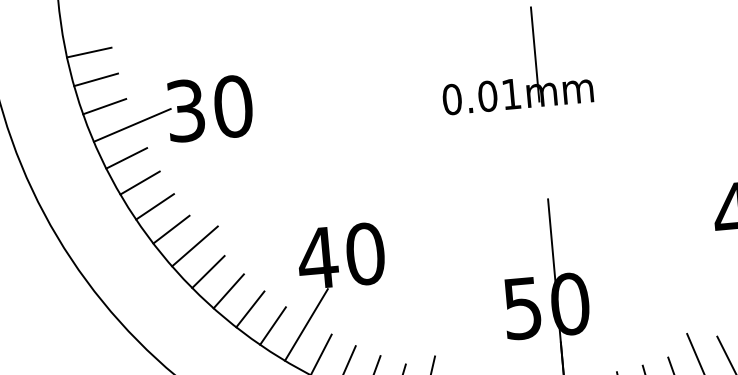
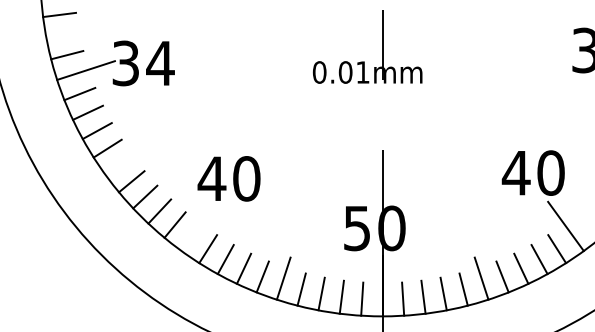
line: (95, 80) -> (62, 35), removed
text: (233, 106) -> (160, 63), 30 -> 34
line: (194, 246) -> (123, 162), removed
line: (306, 324) -> (199, 226), removed

